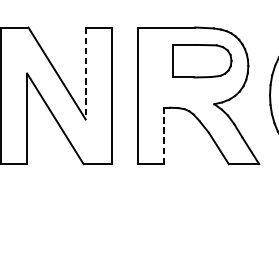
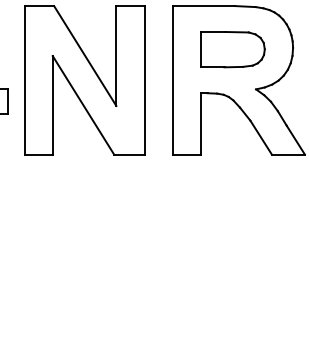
part: (201, 61) -> (232, 49), moved
line: (85, 73) -> (116, 56), dashed -> solid
line: (164, 135) -> (201, 123), dashed -> solid

